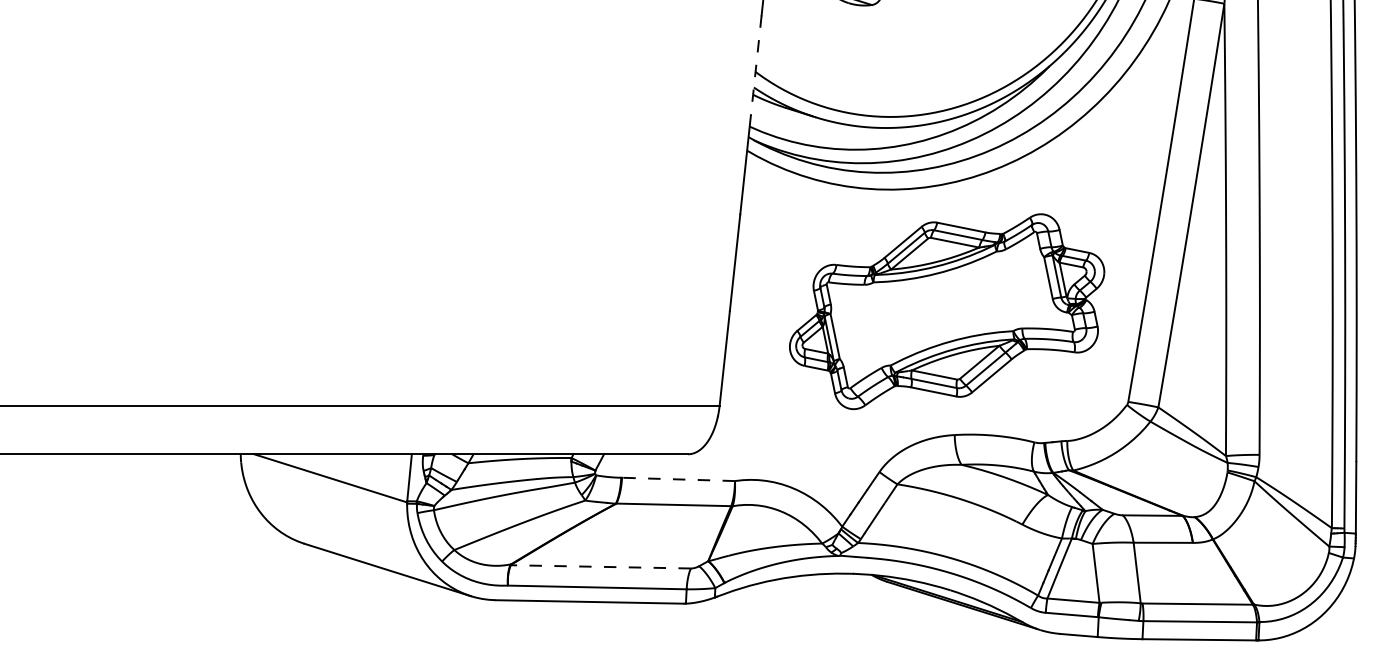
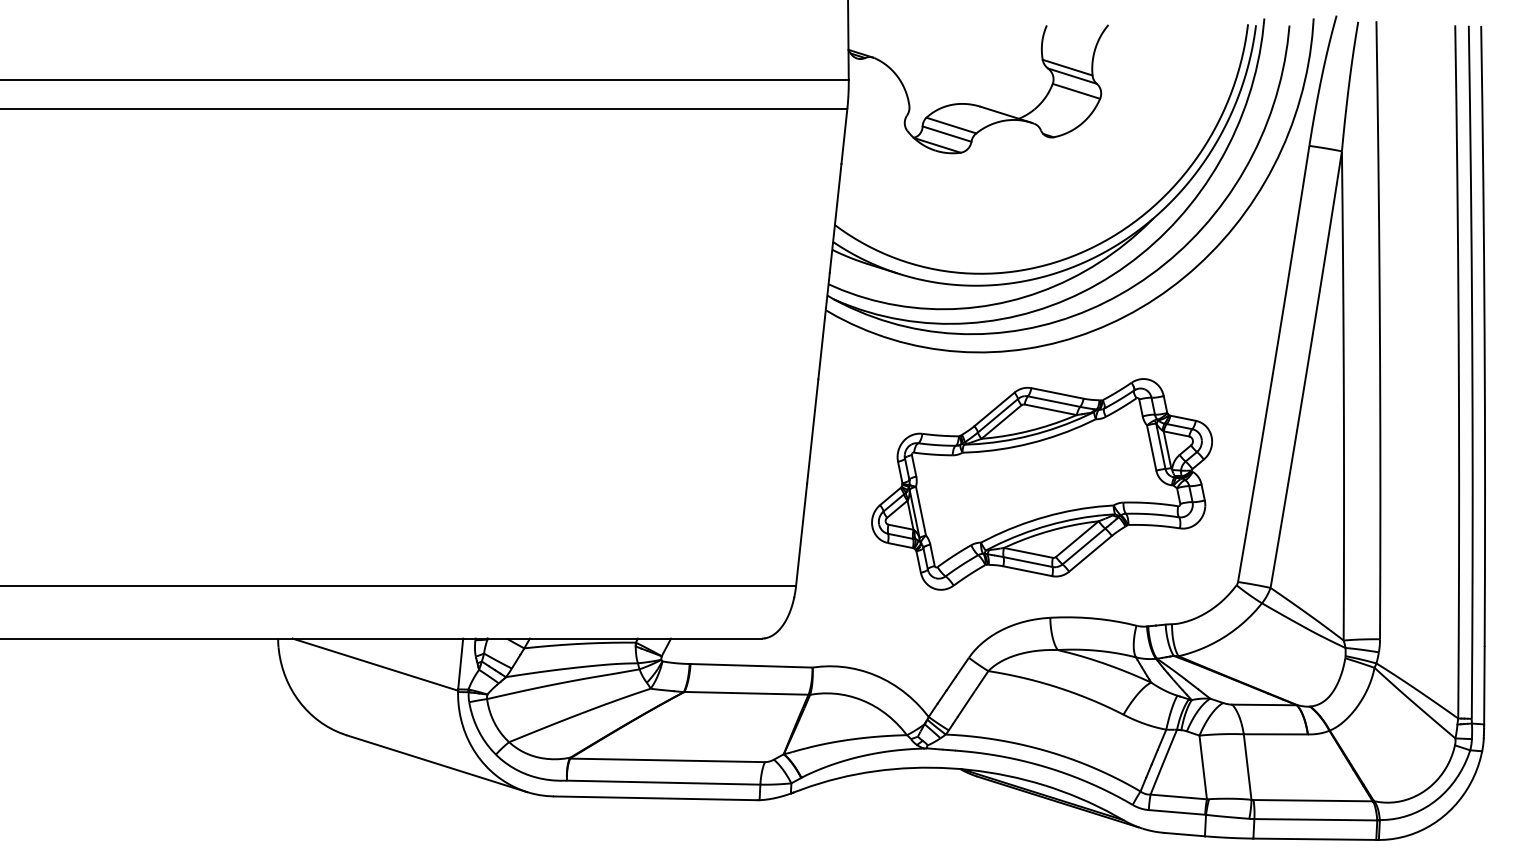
line: (756, 65) -> (835, 218), dashed -> solid
line: (678, 479) -> (751, 665), dashed -> solid
line: (600, 566) -> (667, 760), dashed -> solid

